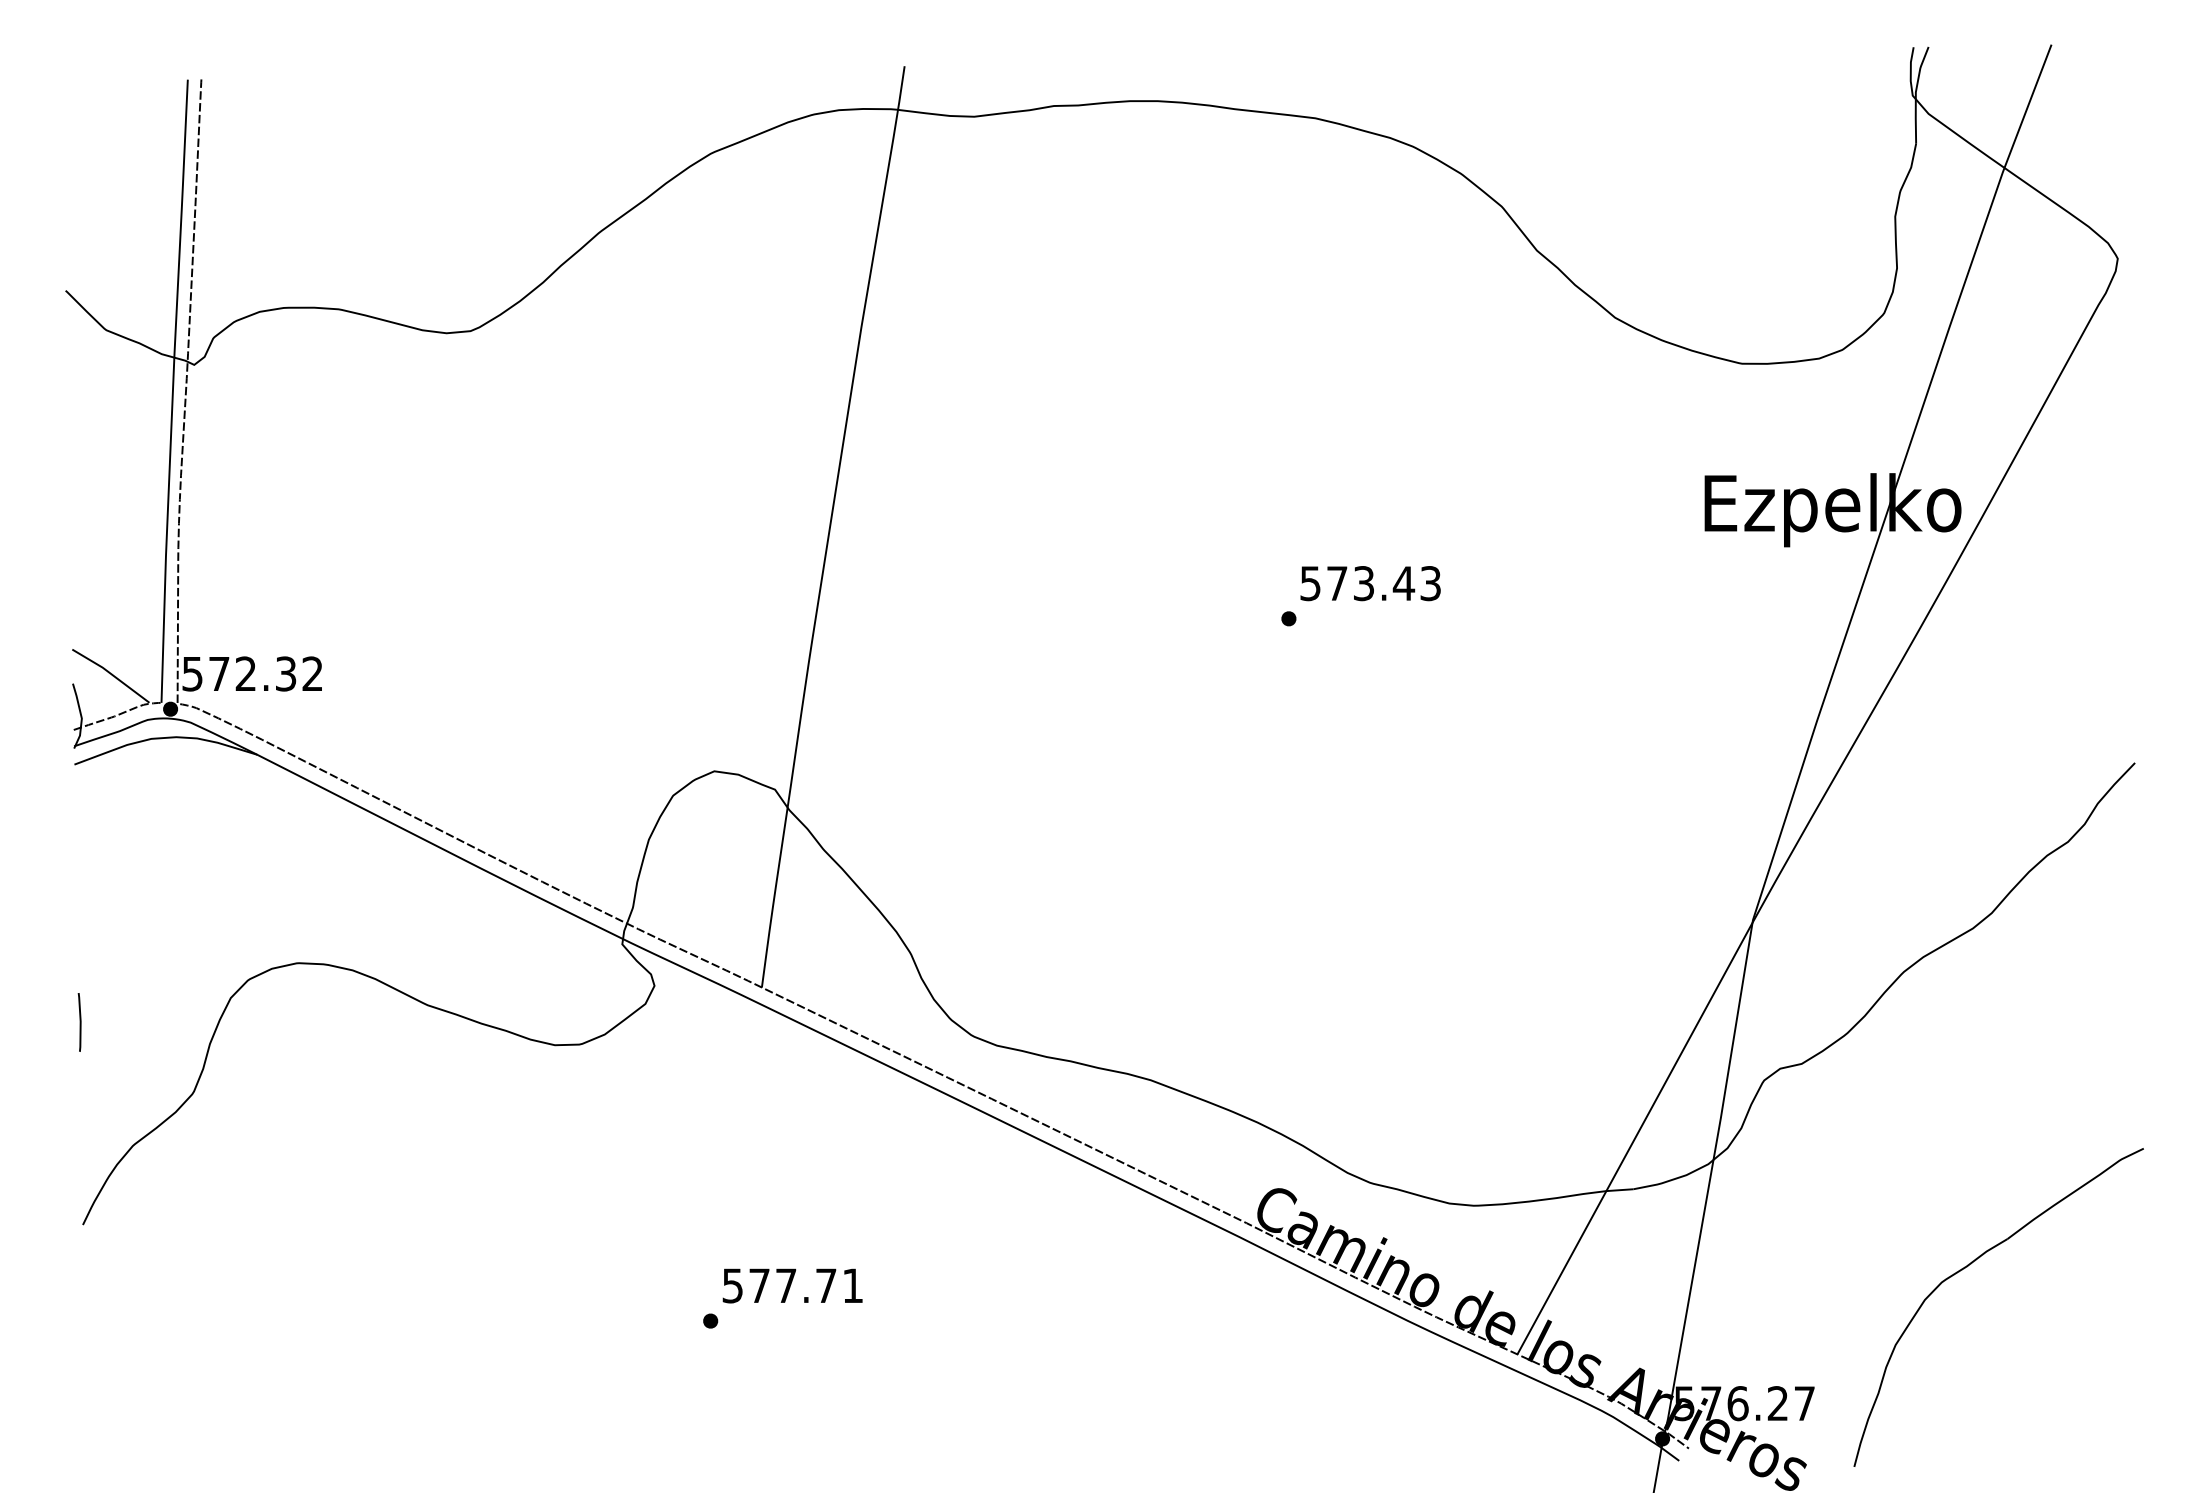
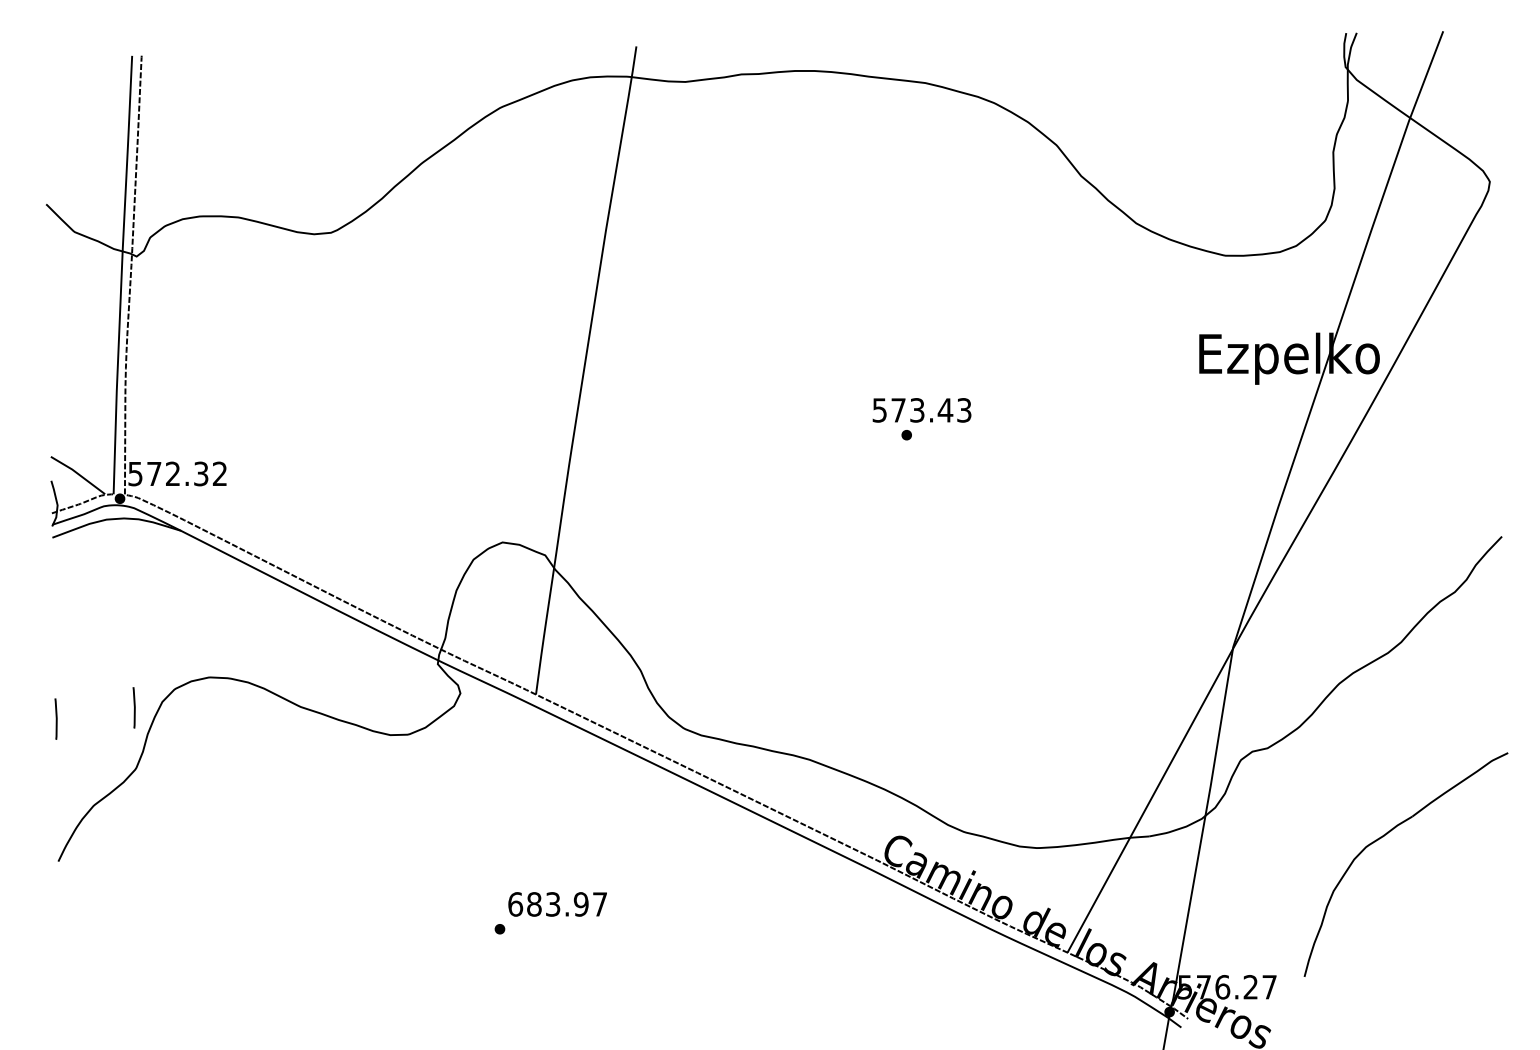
text: (1370, 583) -> (921, 410), moved
line: (190, 1006) -> (134, 707), added
part: (1967, 1267) -> (1384, 836), moved
text: (792, 1285) -> (557, 904), 577.71 -> 683.97

